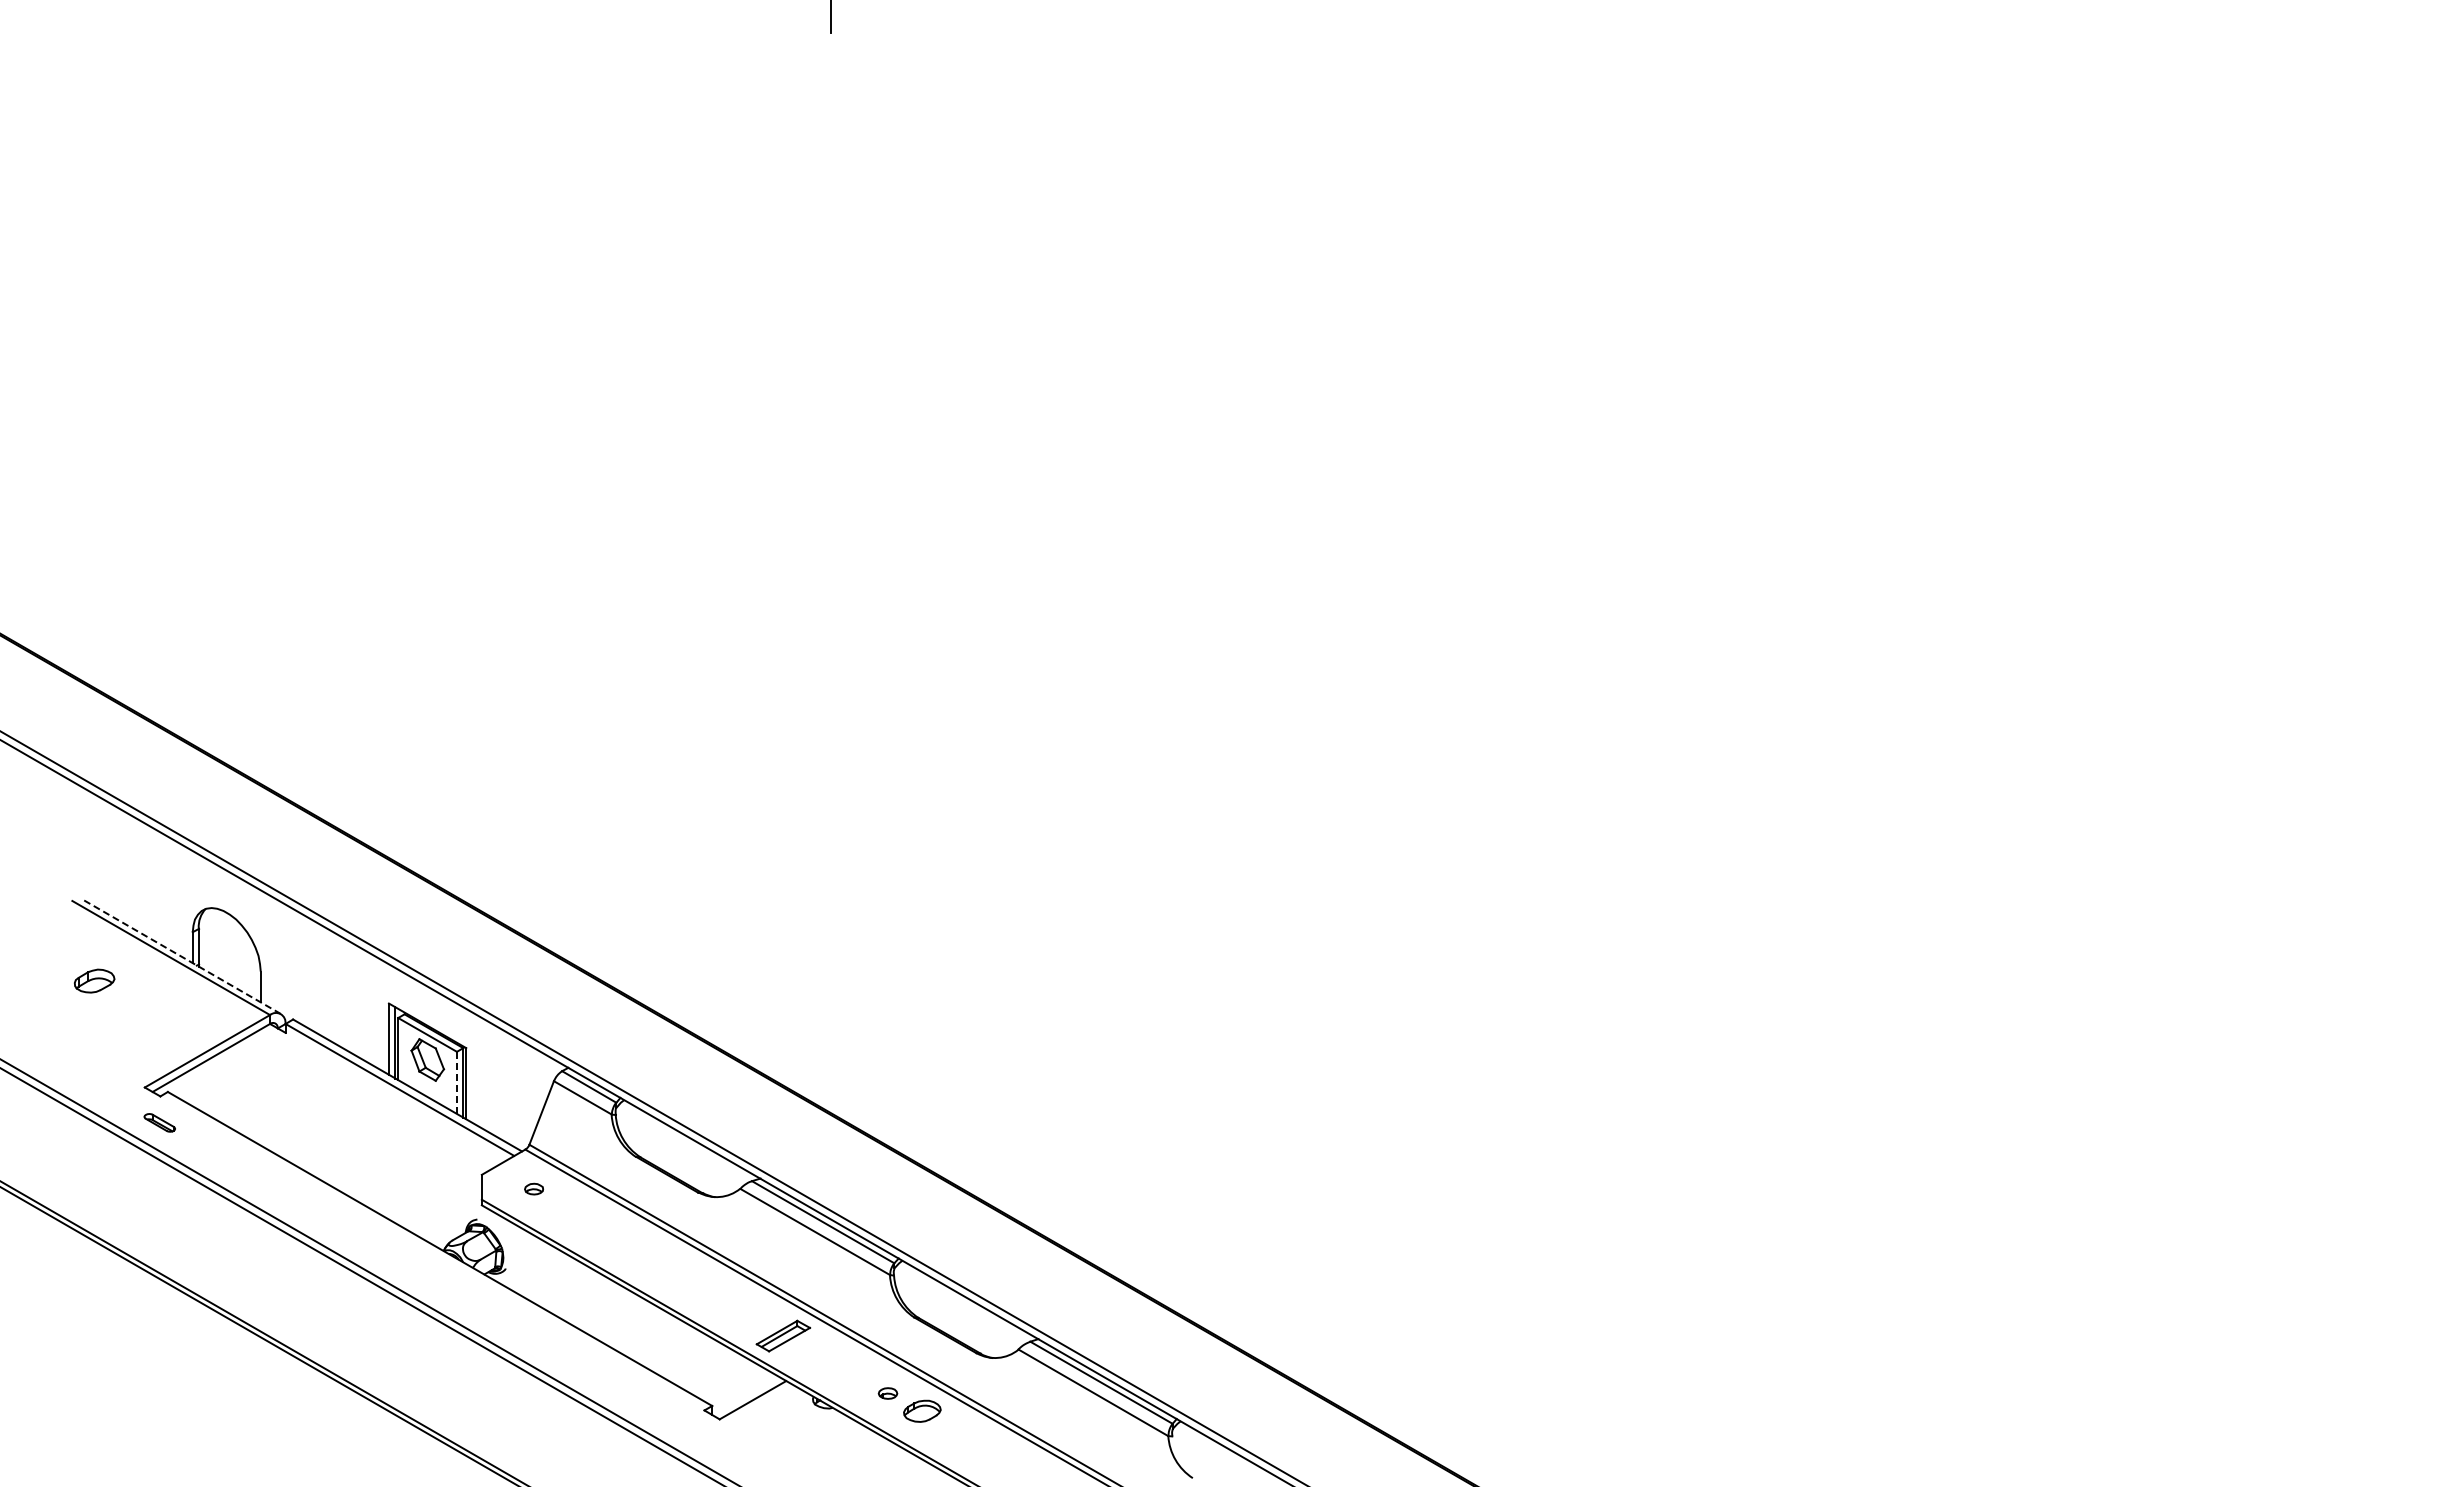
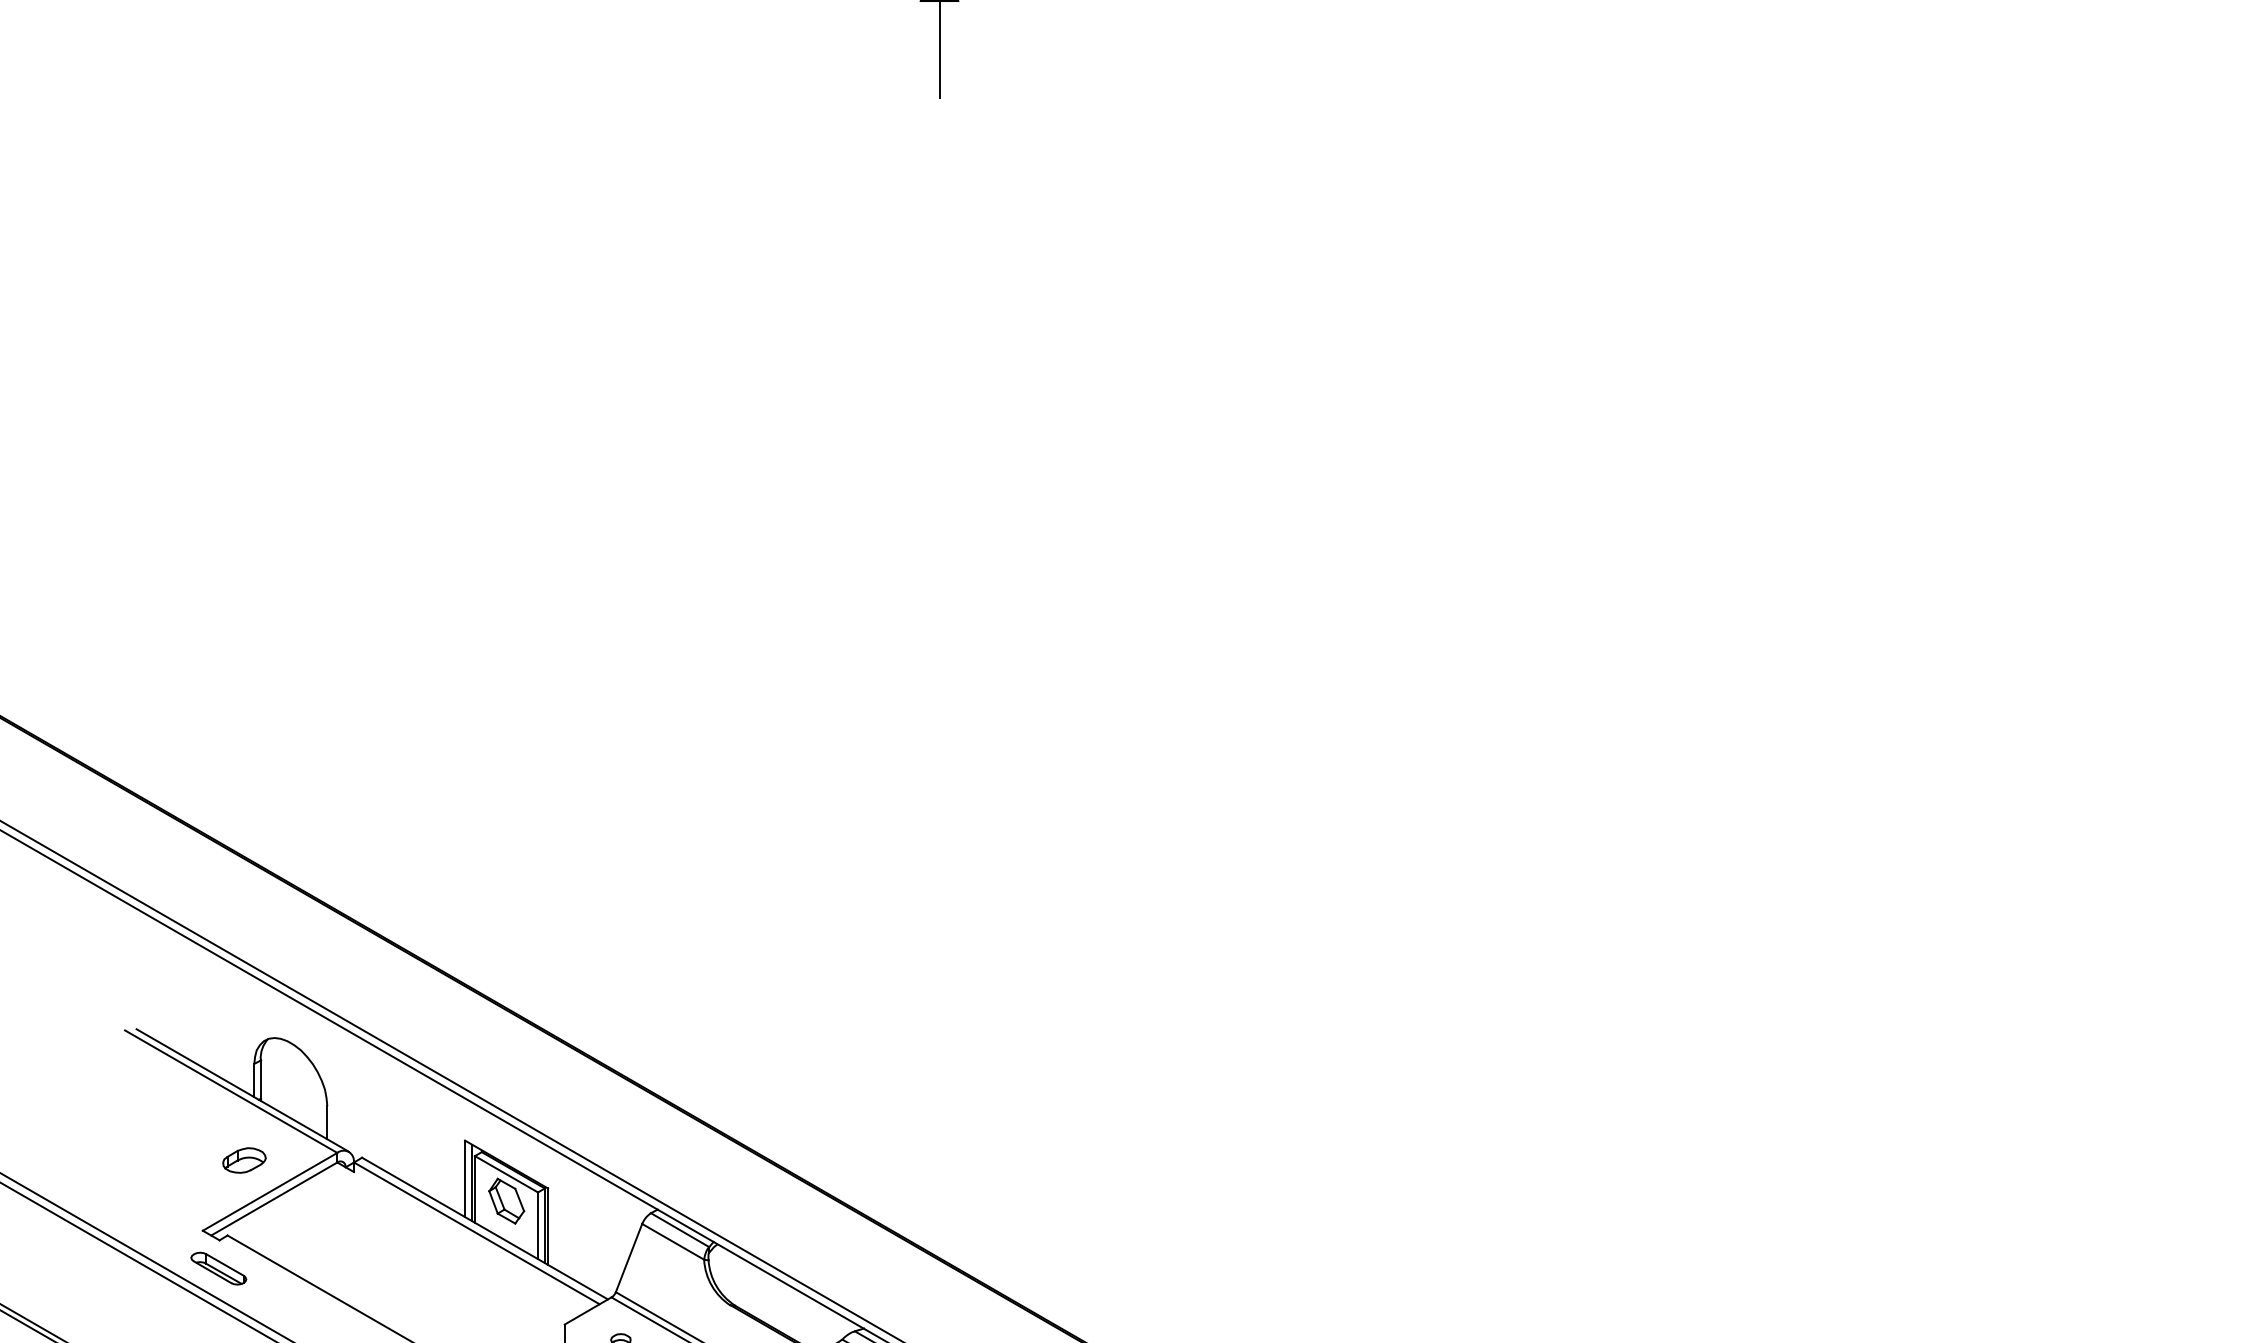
line: (181, 956) -> (242, 1090), dashed -> solid
part: (94, 980) -> (244, 1159), moved
line: (456, 1082) -> (537, 1225), dashed -> solid
part: (159, 1122) -> (218, 1268), size x1.67

